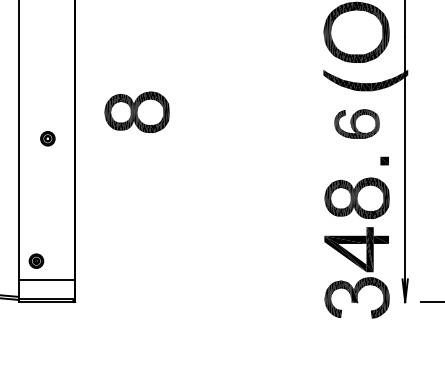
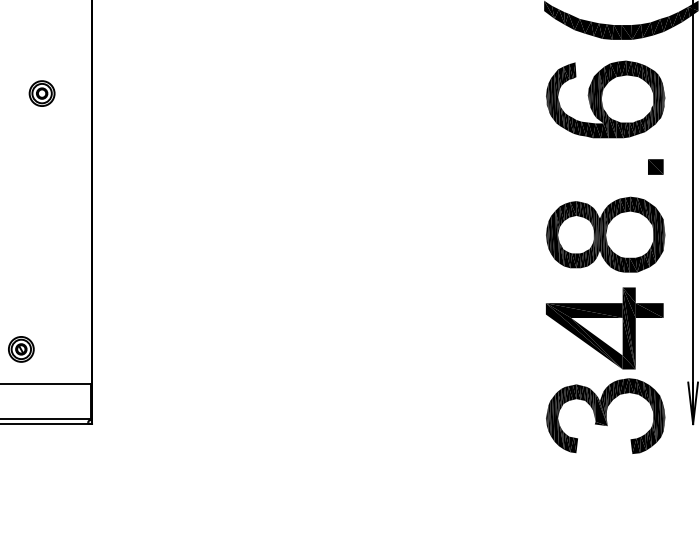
part: (136, 111) -> (203, 76), removed
part: (356, 123) -> (604, 98), size x1.43
part: (47, 138) -> (41, 93), moved

